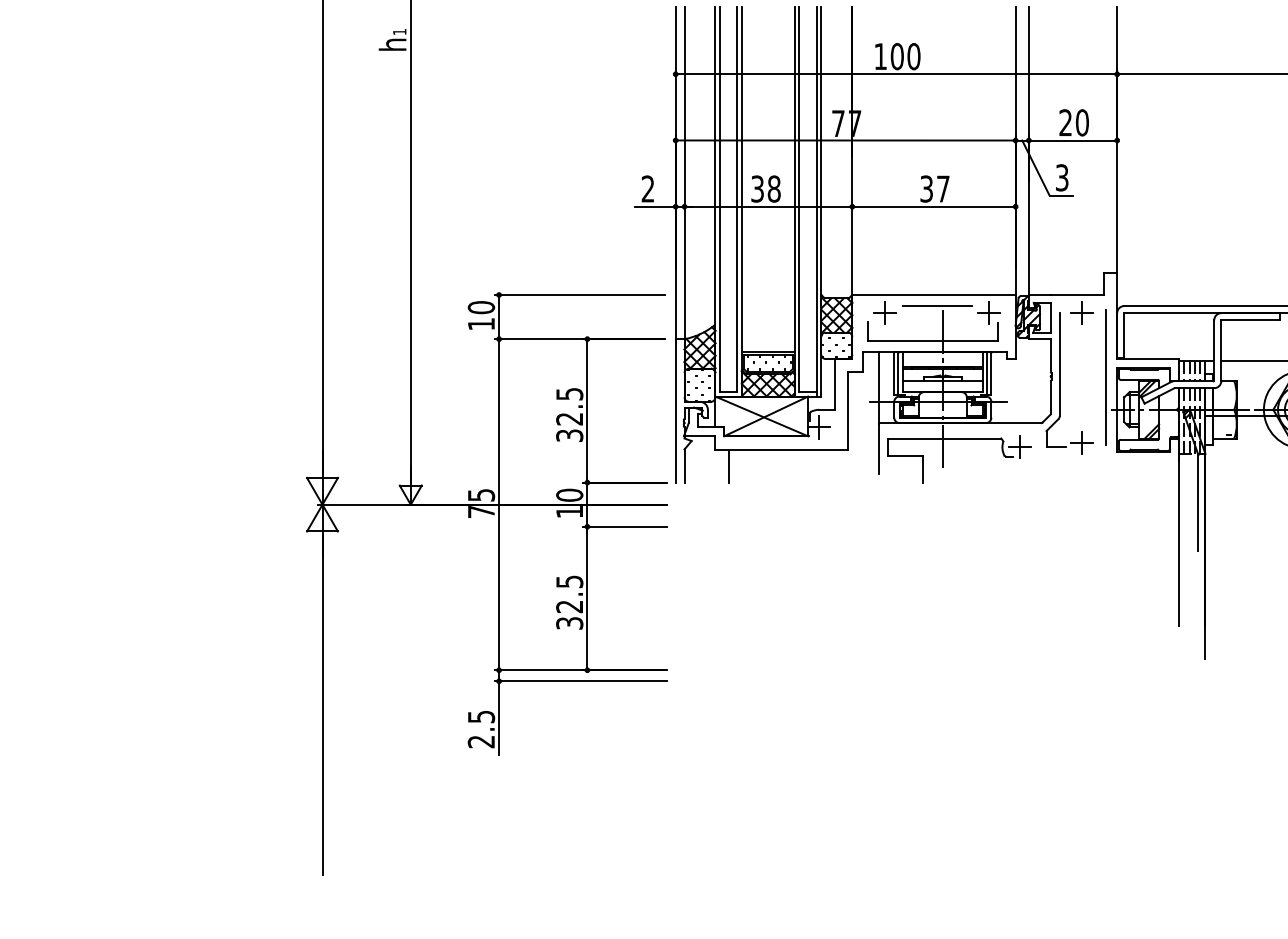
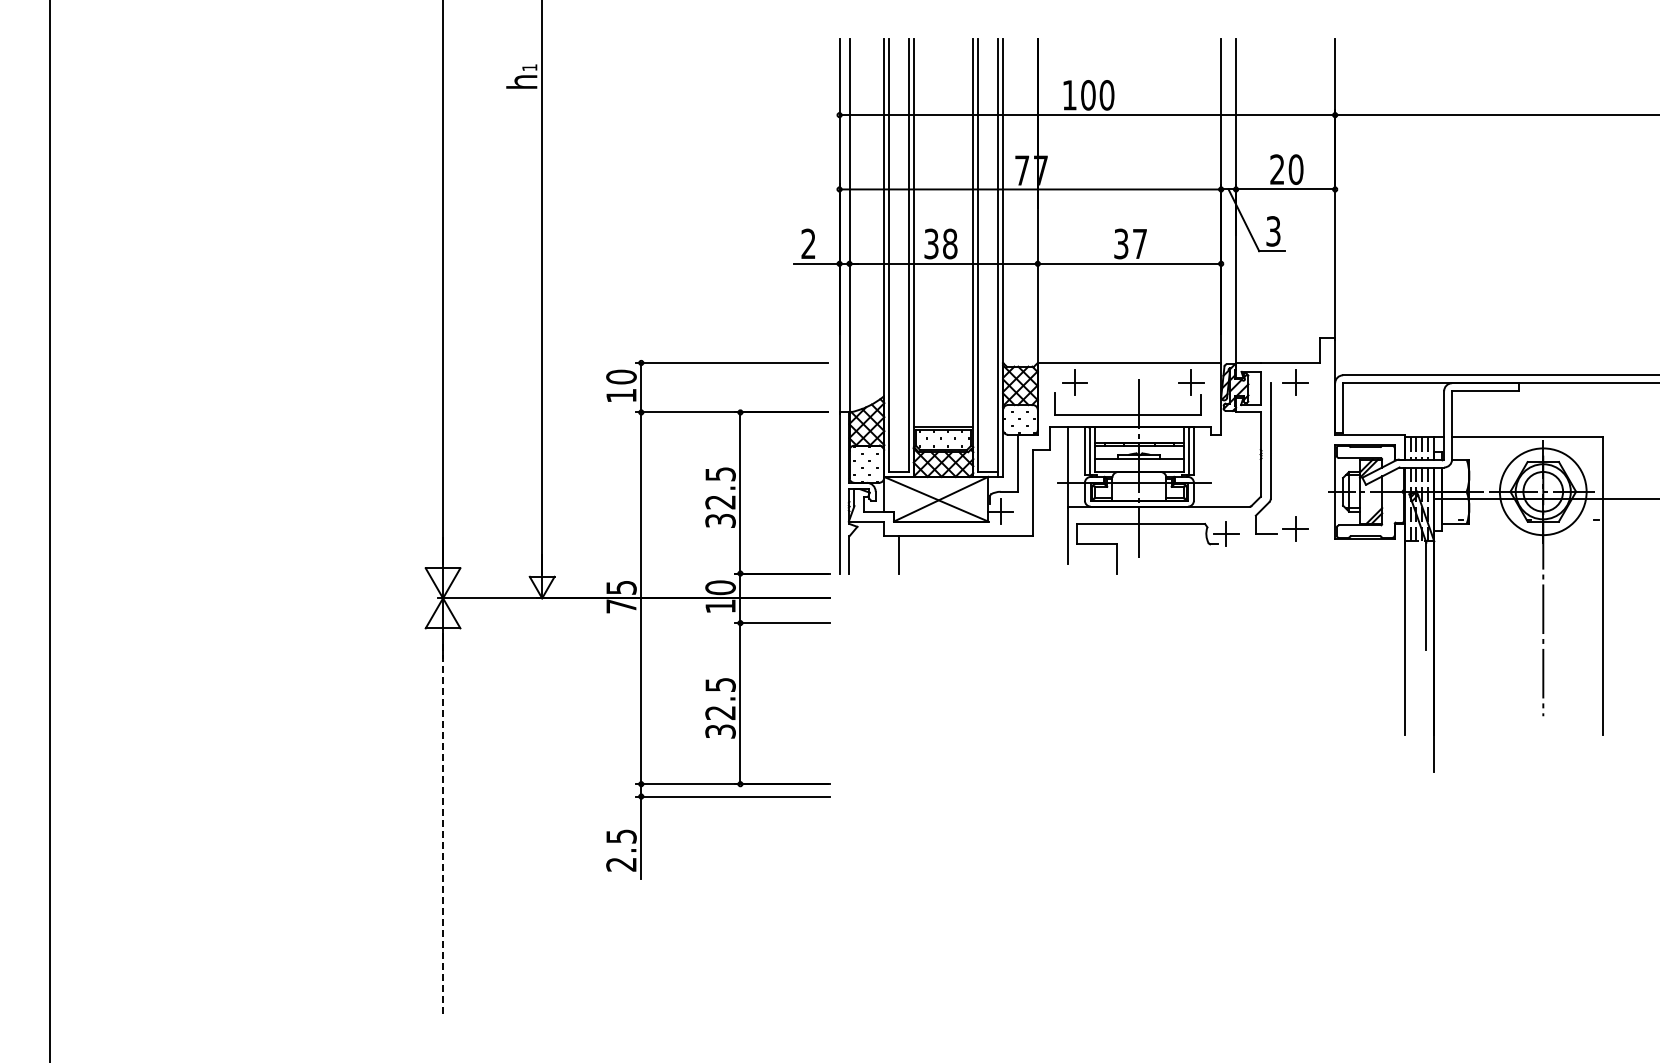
line: (936, 306) -> (1132, 375), removed
line: (1105, 377) -> (1322, 455), removed
line: (322, 705) -> (443, 823), solid -> dashed

